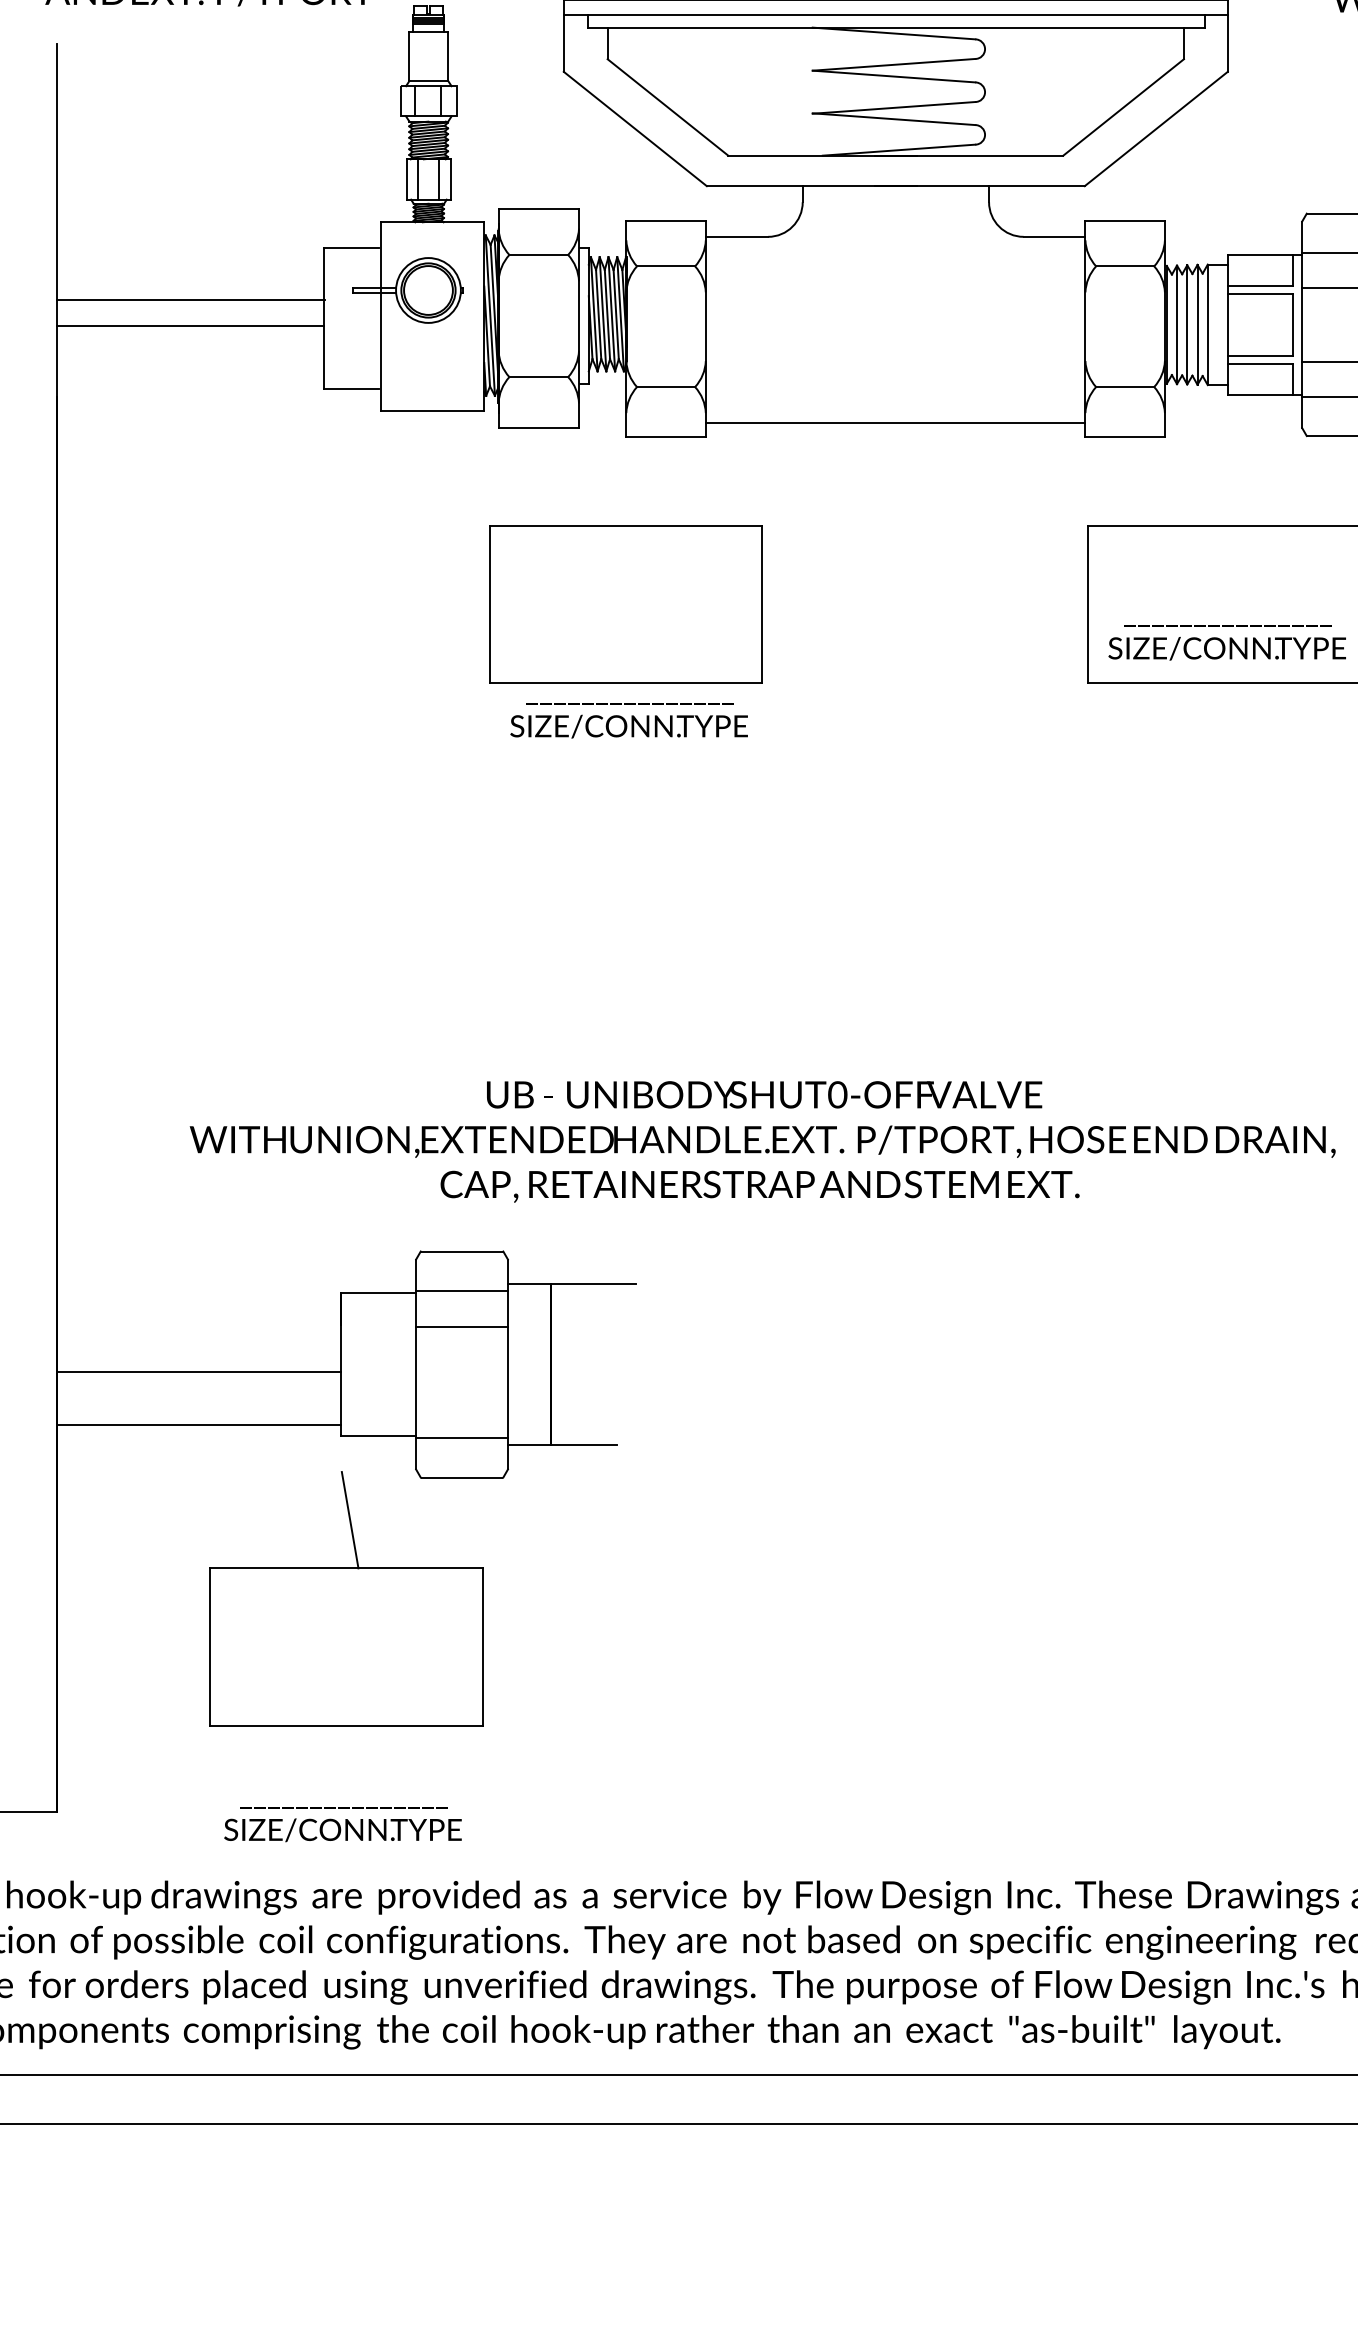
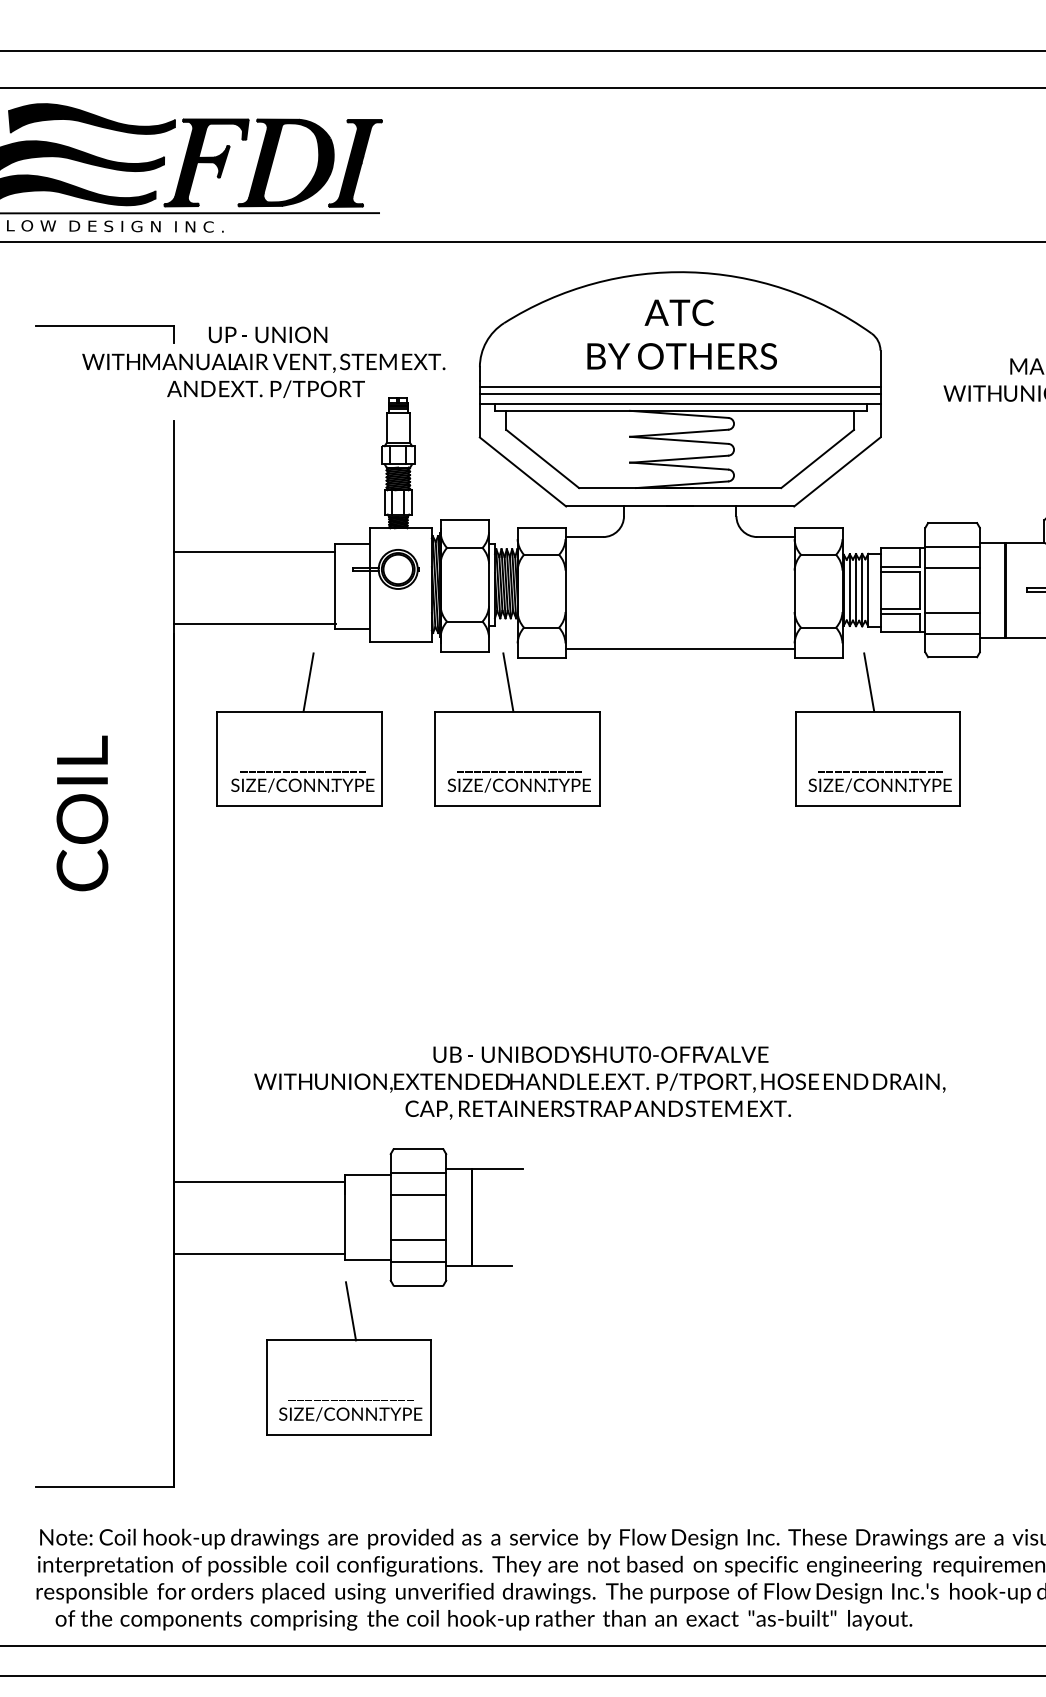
line: (190, 300) -> (254, 624), moved
line: (190, 327) -> (254, 552), moved
line: (611, 477) -> (508, 682), added
line: (1209, 477) -> (869, 682), added
part: (264, 555) -> (299, 729), added
text: (627, 719) -> (518, 781), moved
line: (198, 1371) -> (259, 1181), moved
line: (462, 1402) -> (418, 1240), added
text: (342, 1823) -> (350, 1410), moved

